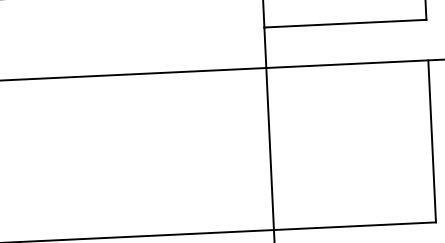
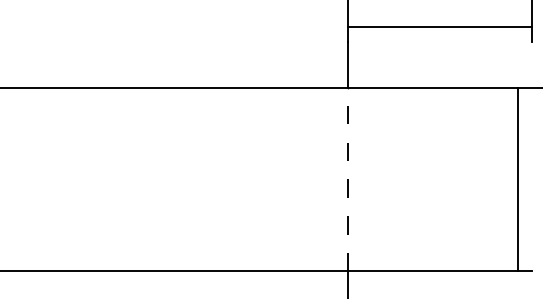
line: (345, 23) -> (439, 26), moved
line: (432, 141) -> (517, 179), moved
line: (269, 149) -> (347, 179), solid -> dashed

